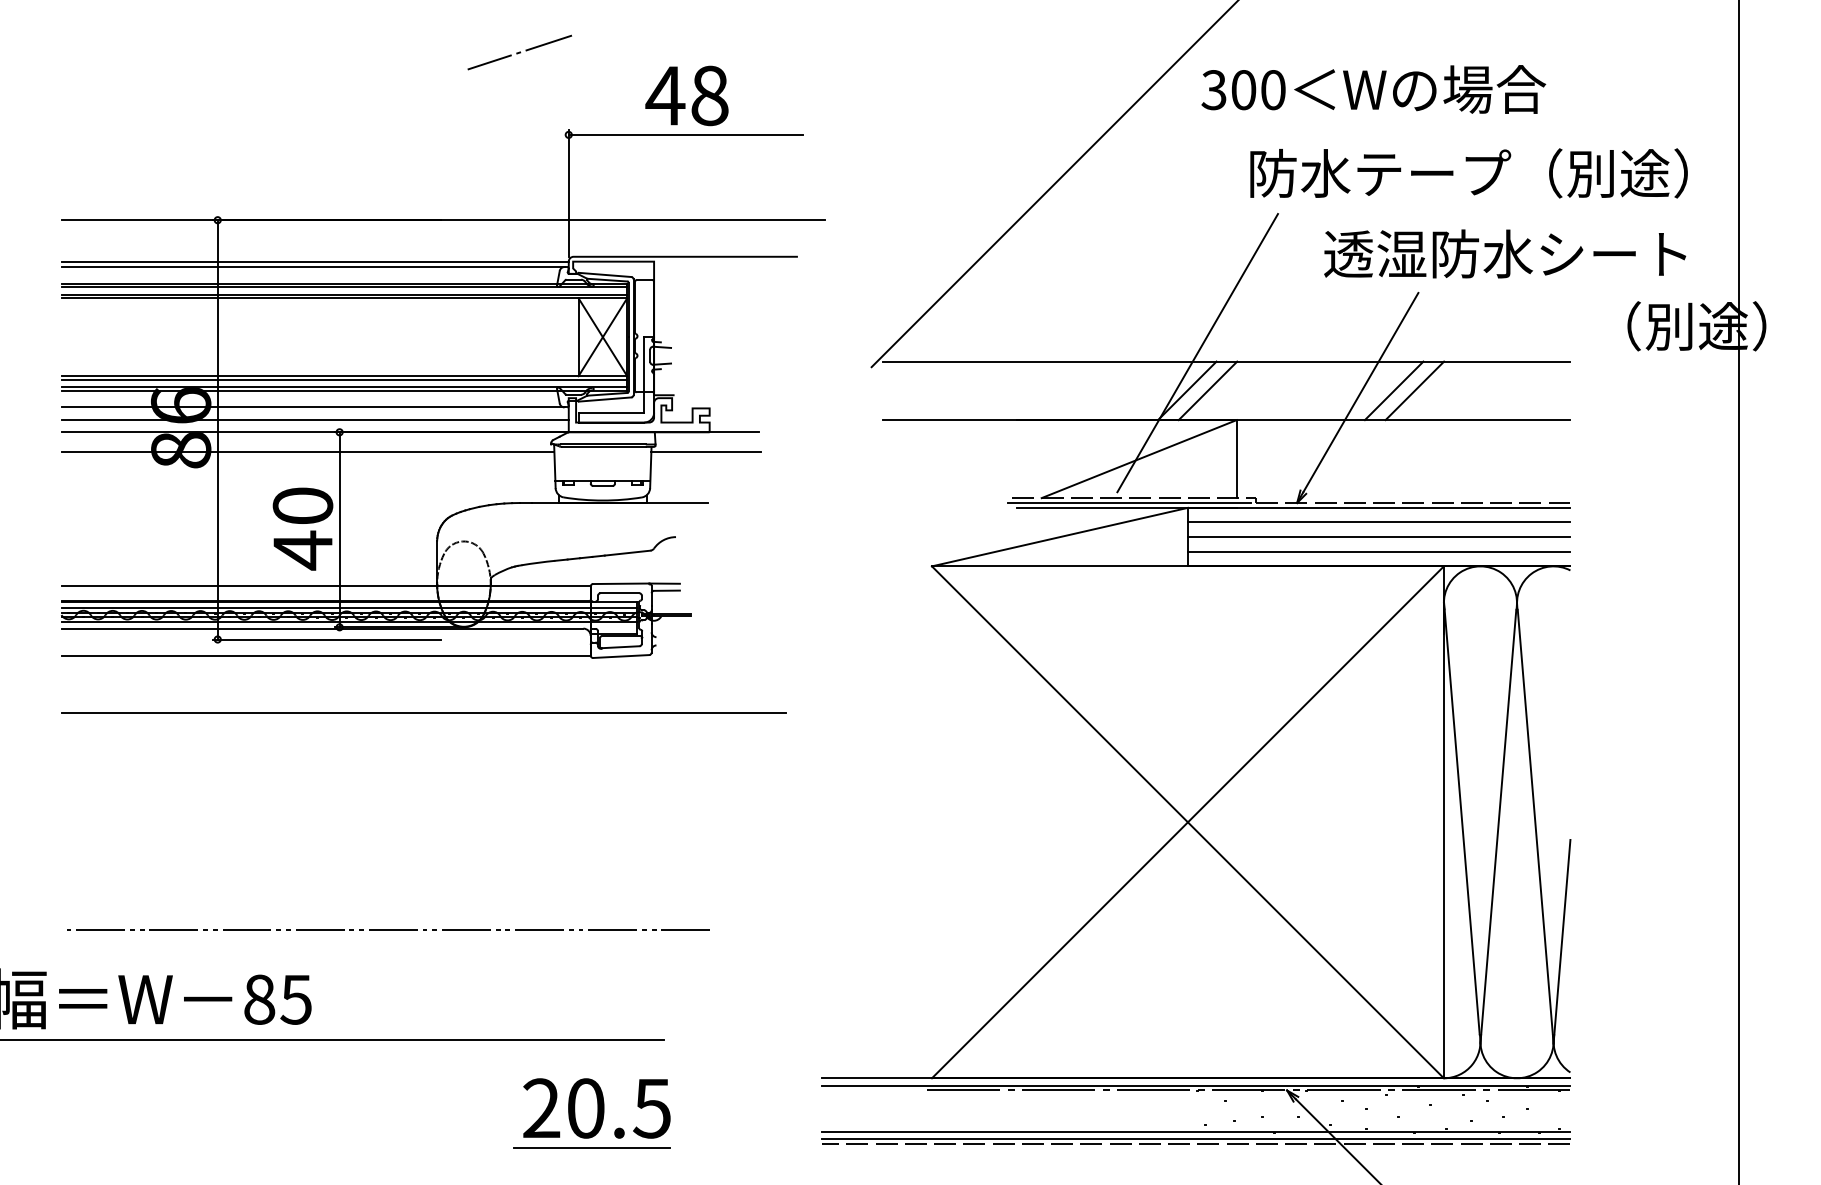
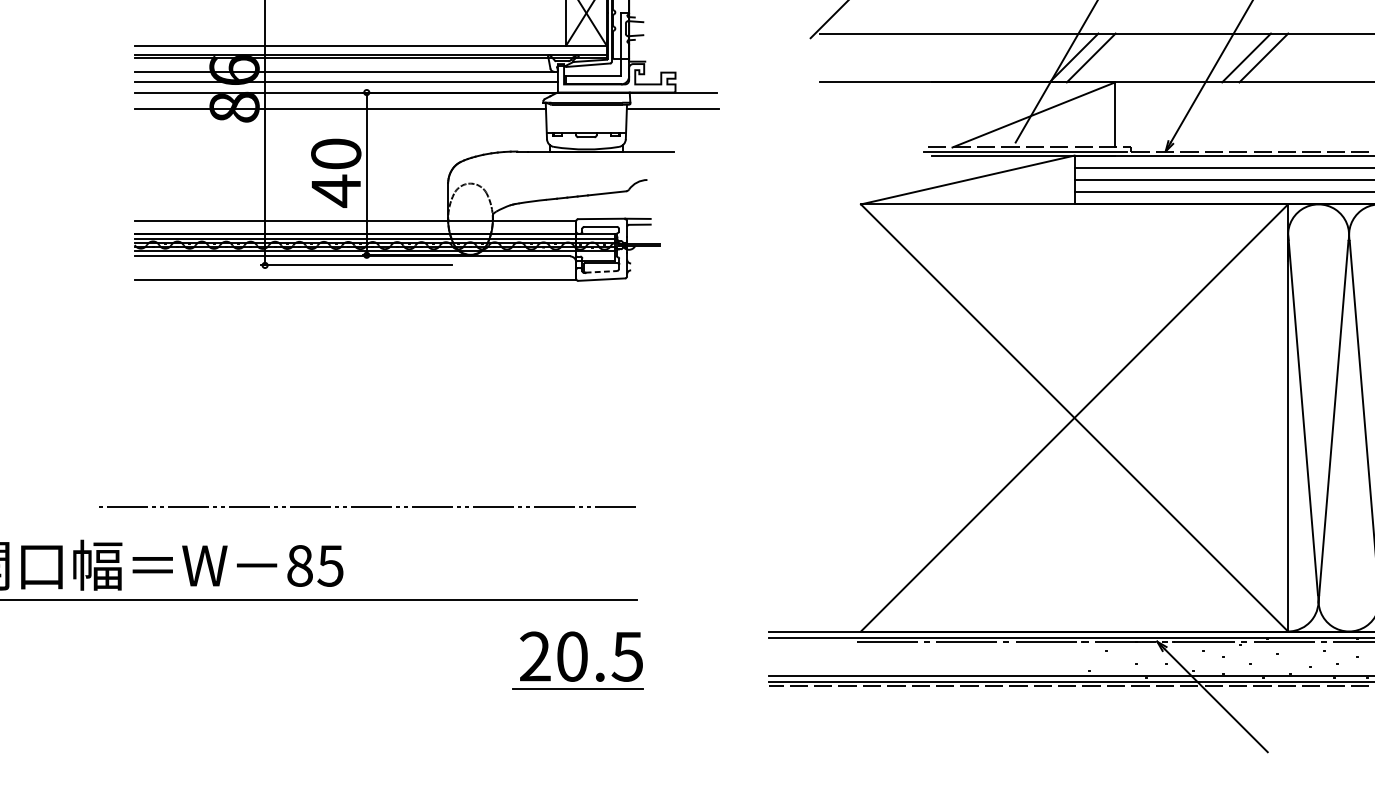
line: (344, 379) -> (370, 48), removed
line: (620, 647) -> (601, 272), solid -> dashed
line: (423, 712) -> (436, 326), removed
line: (388, 929) -> (367, 507), moved

